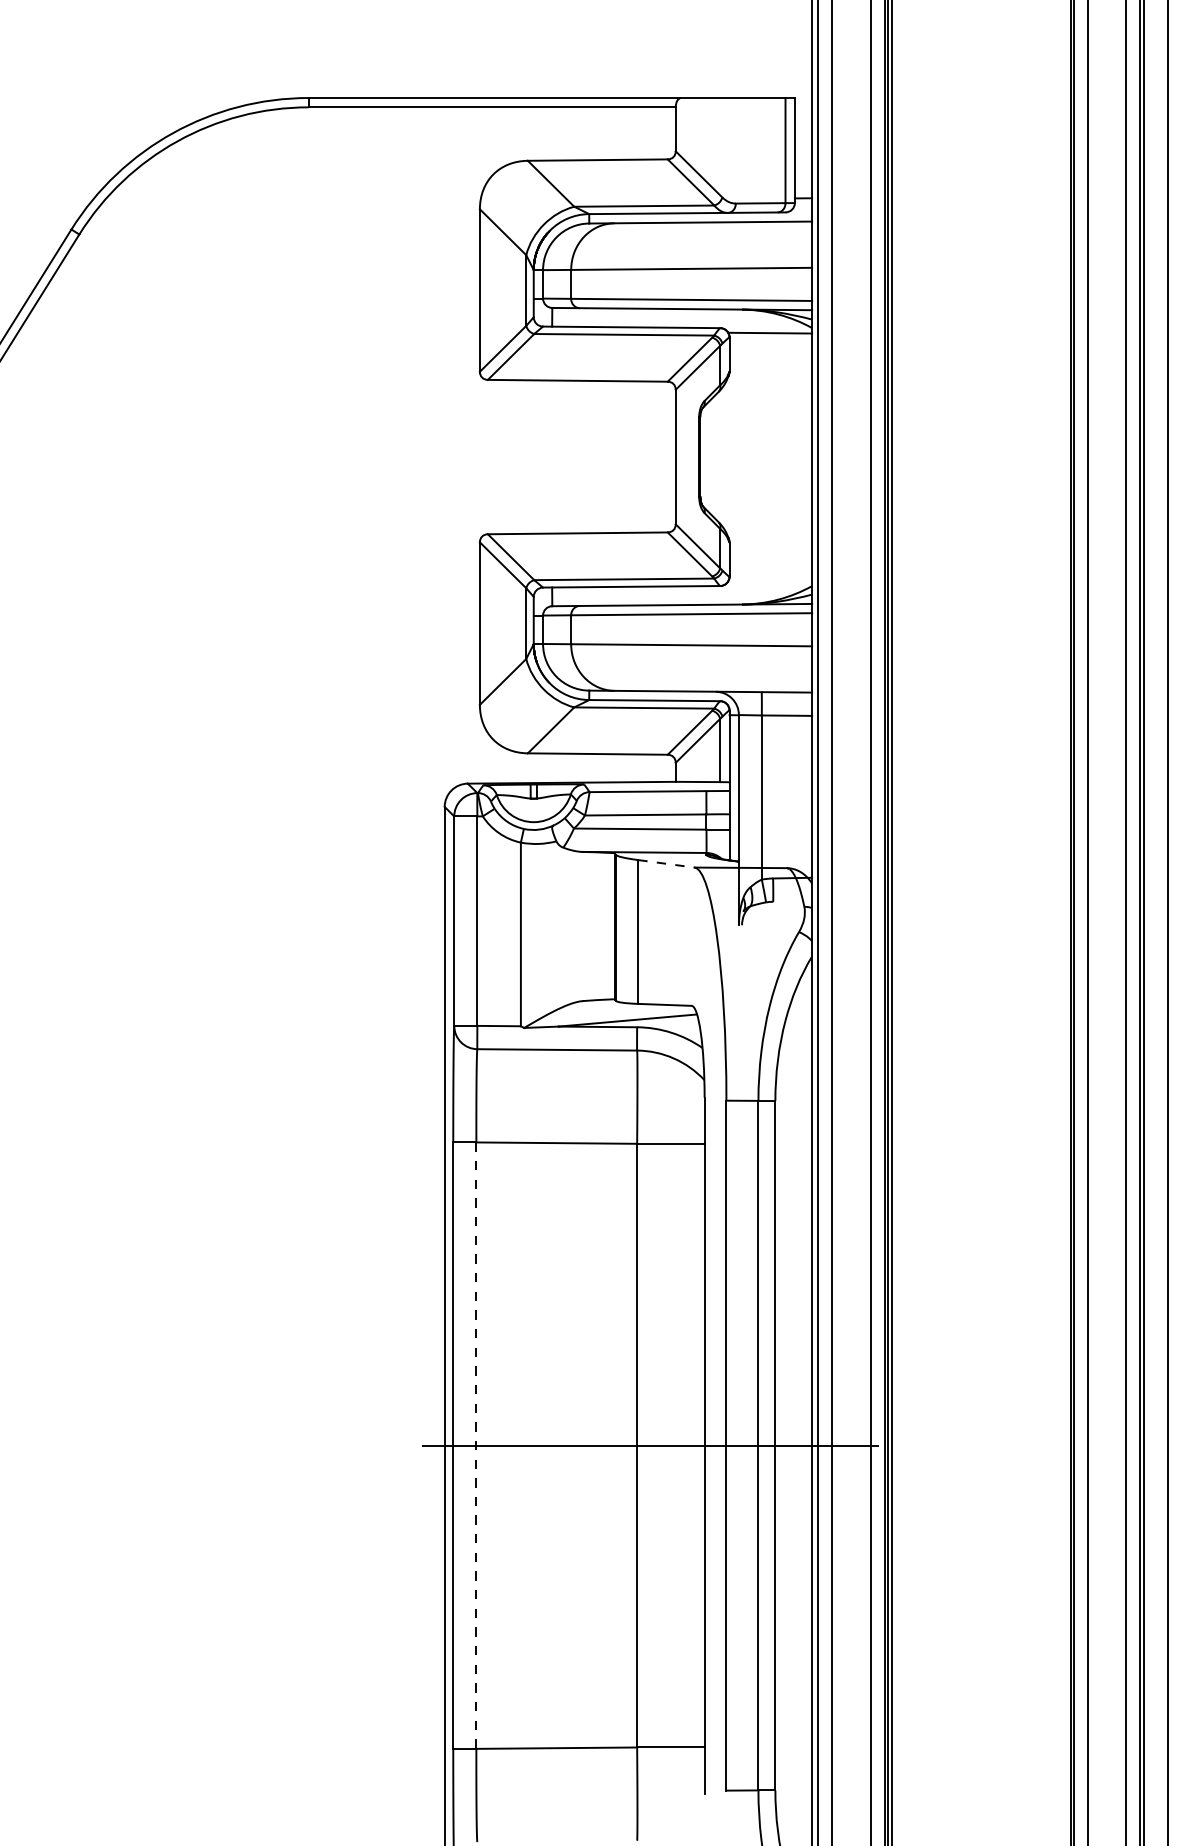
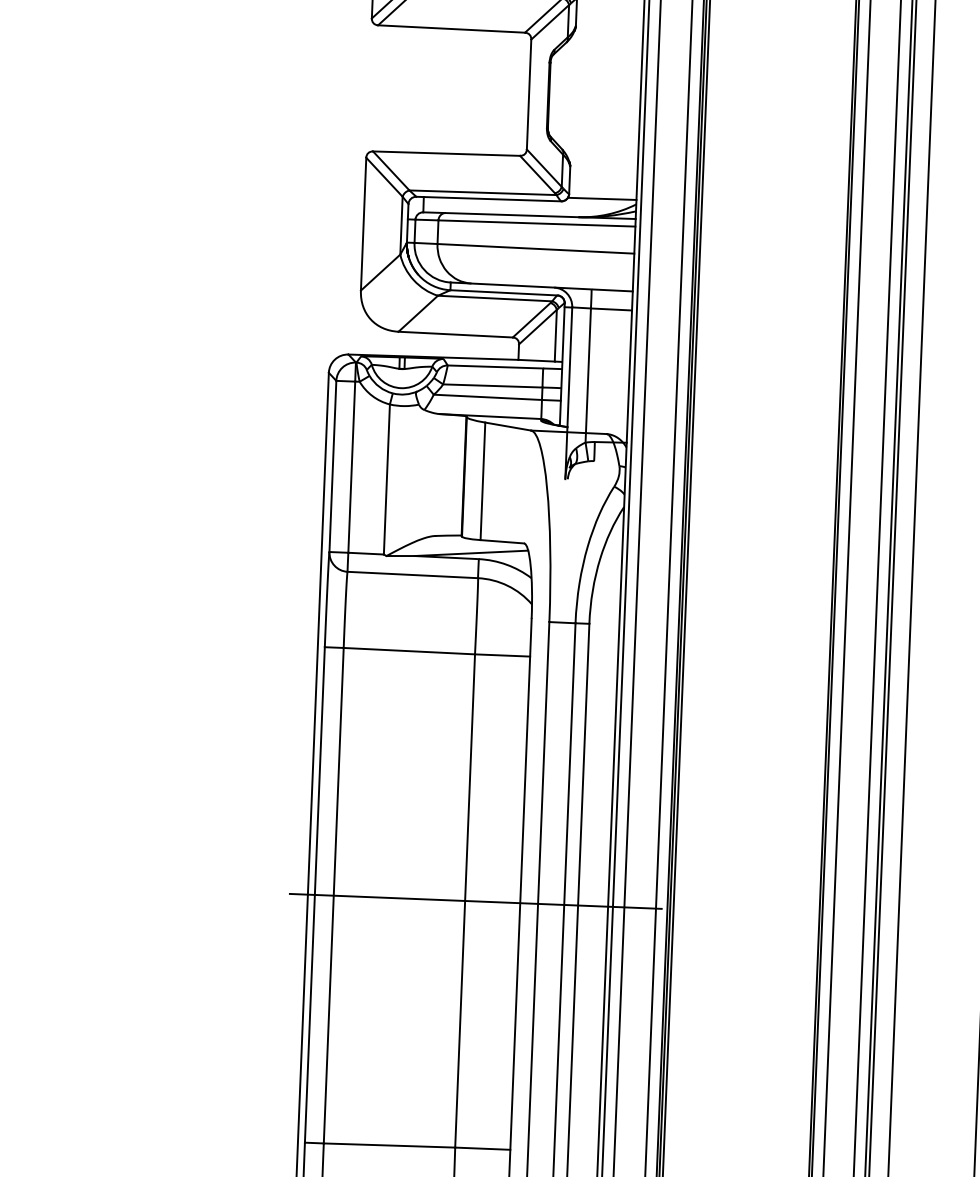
line: (770, 580) -> (602, 198), added
line: (666, 863) -> (508, 426), dashed -> solid
line: (476, 1446) -> (333, 896), dashed -> solid

